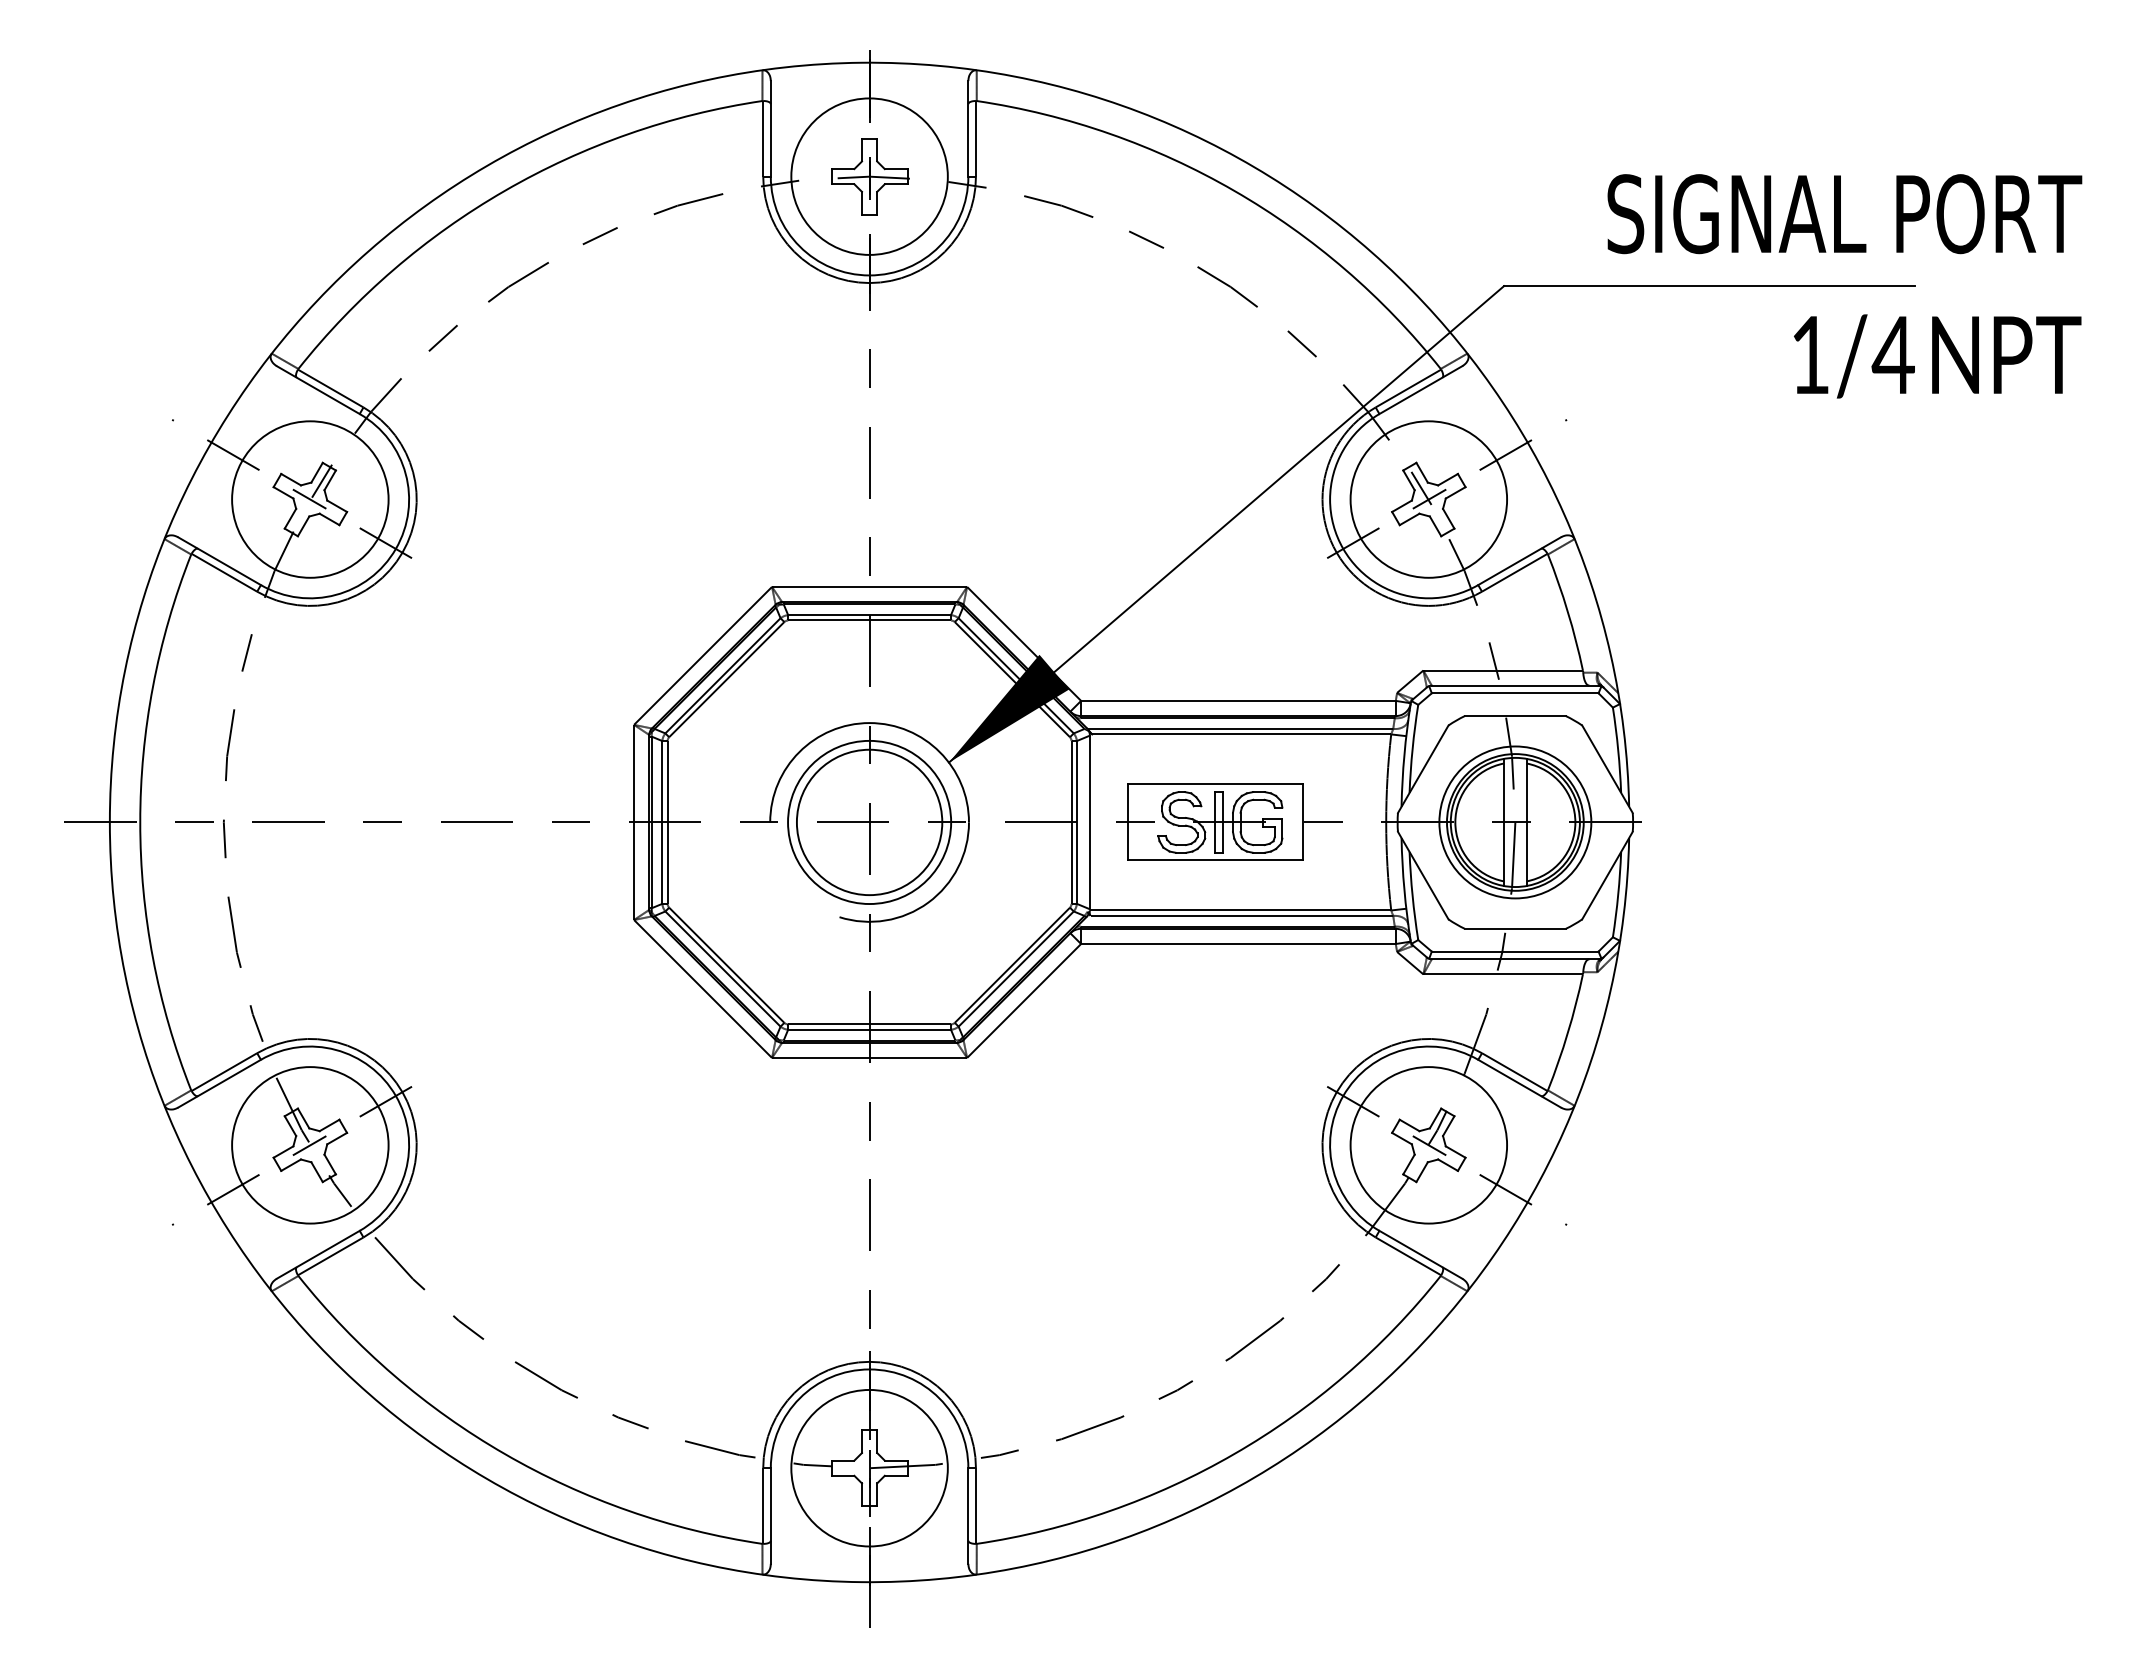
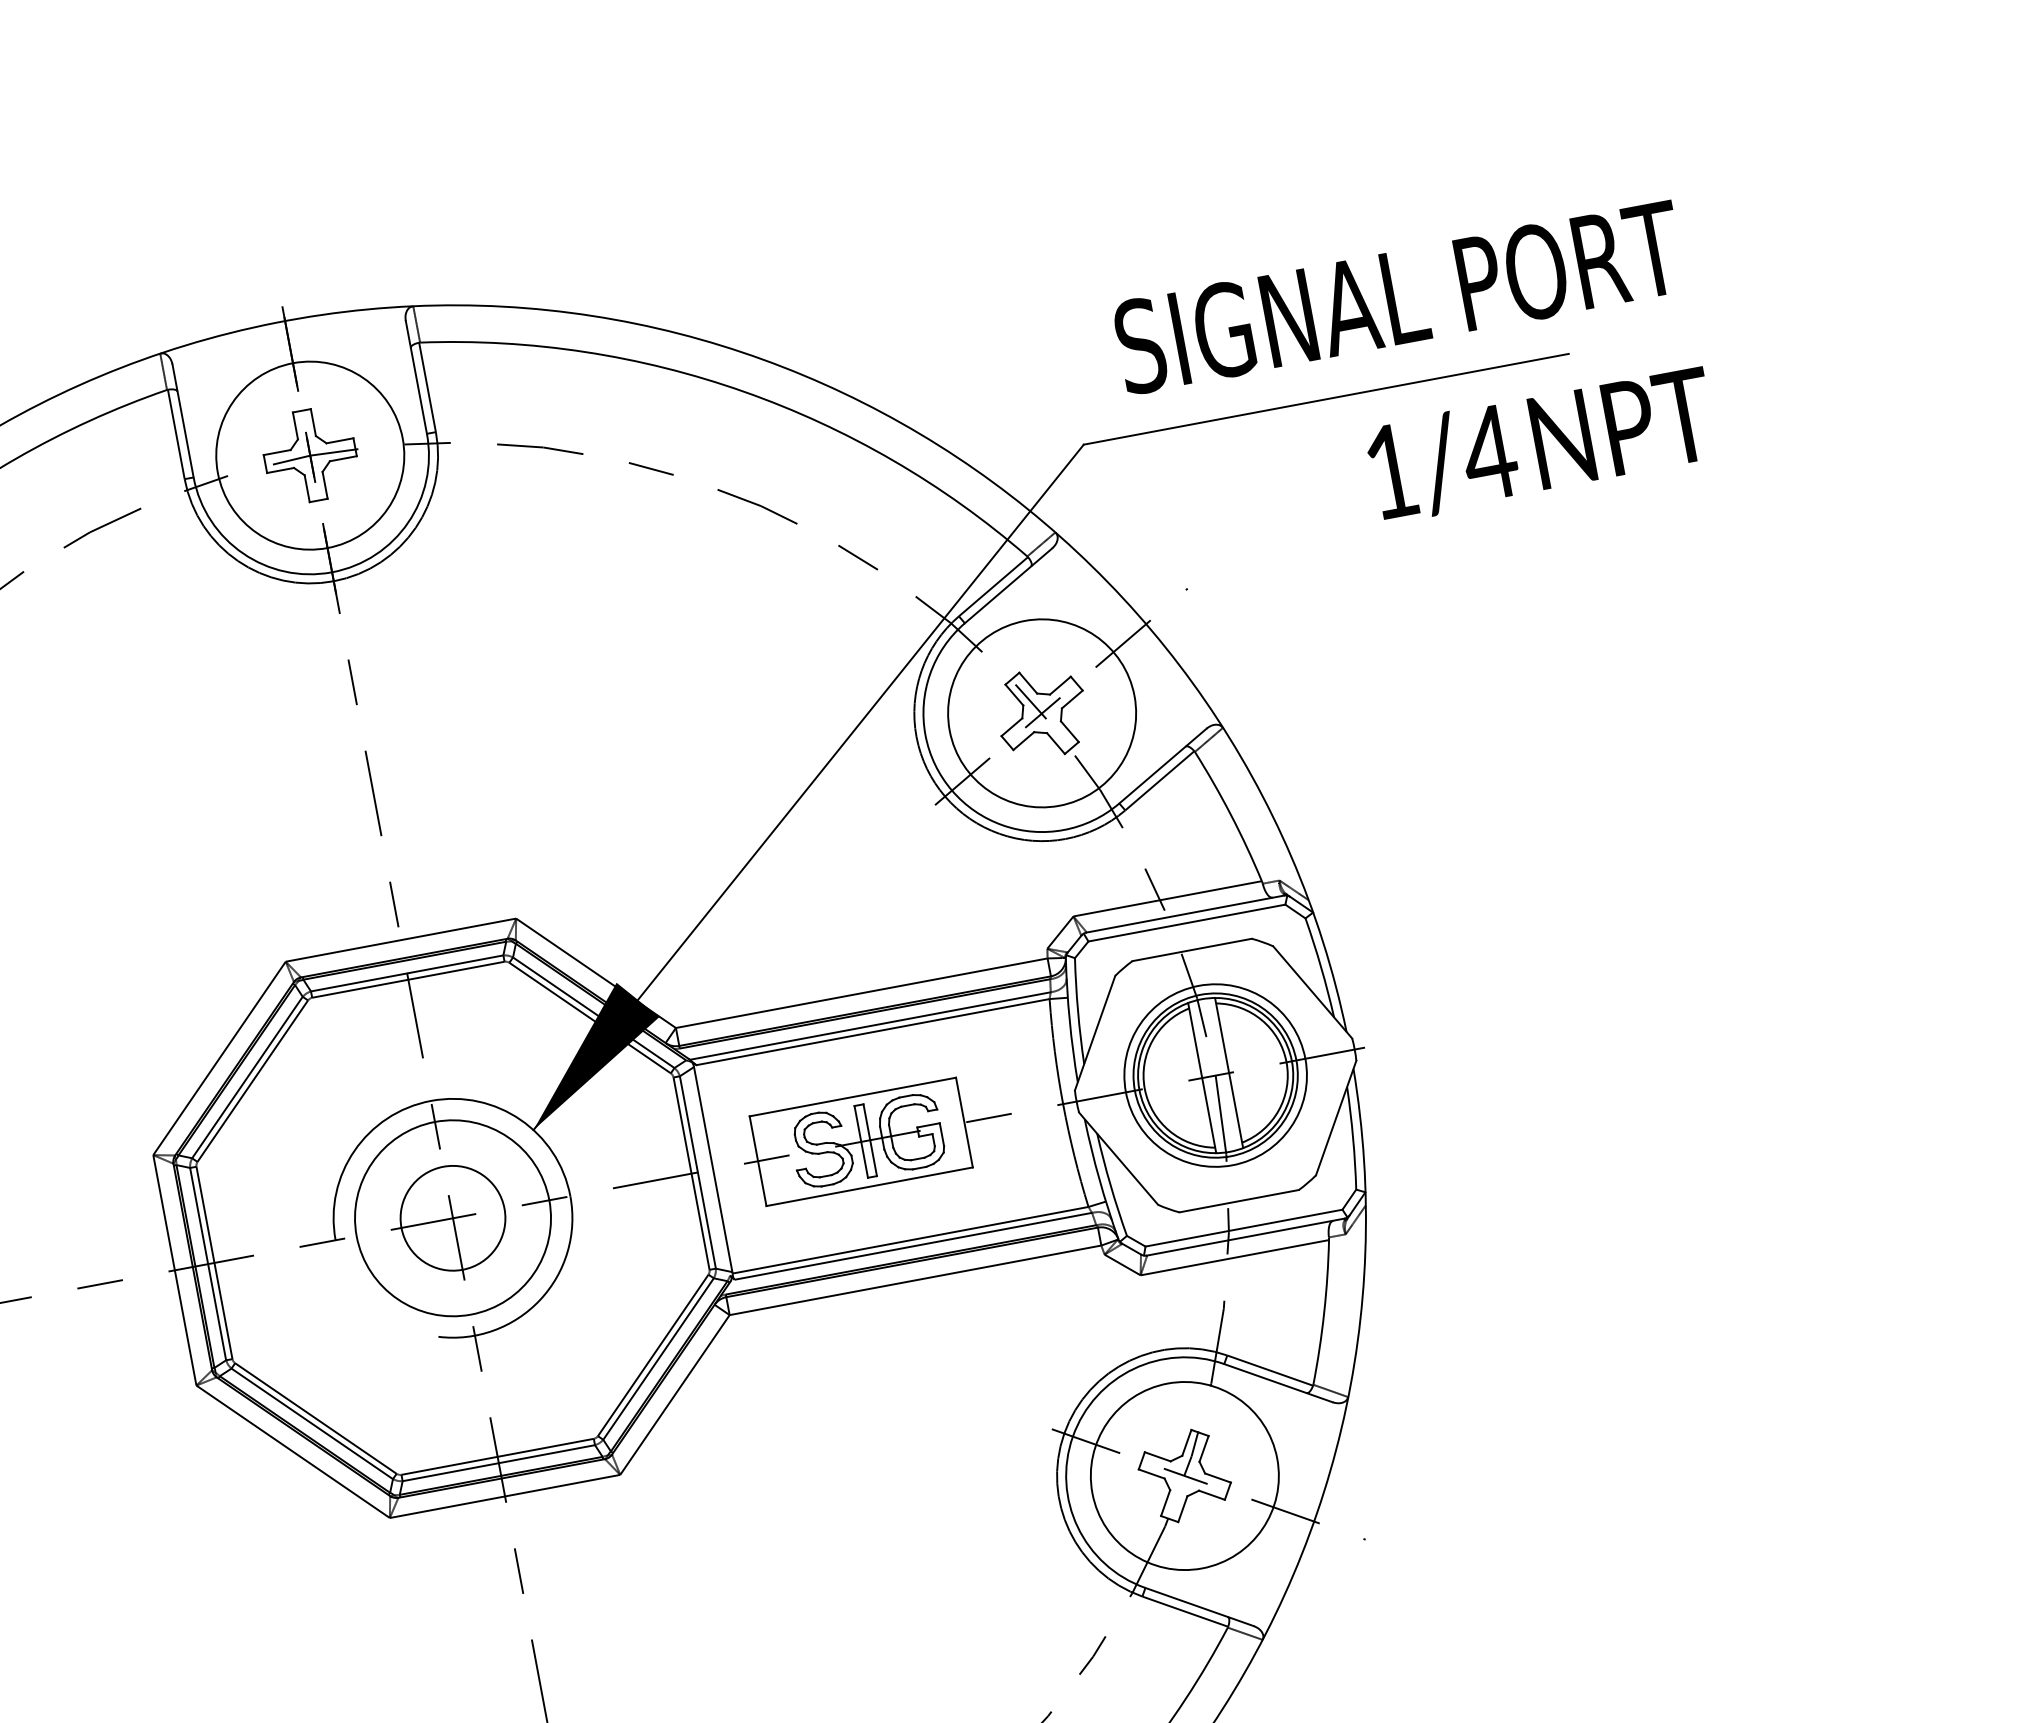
text: (1844, 214) -> (1399, 298), moved
text: (1937, 356) -> (1541, 445), moved
circle: (869, 822) -> (452, 1218), size x0.6

